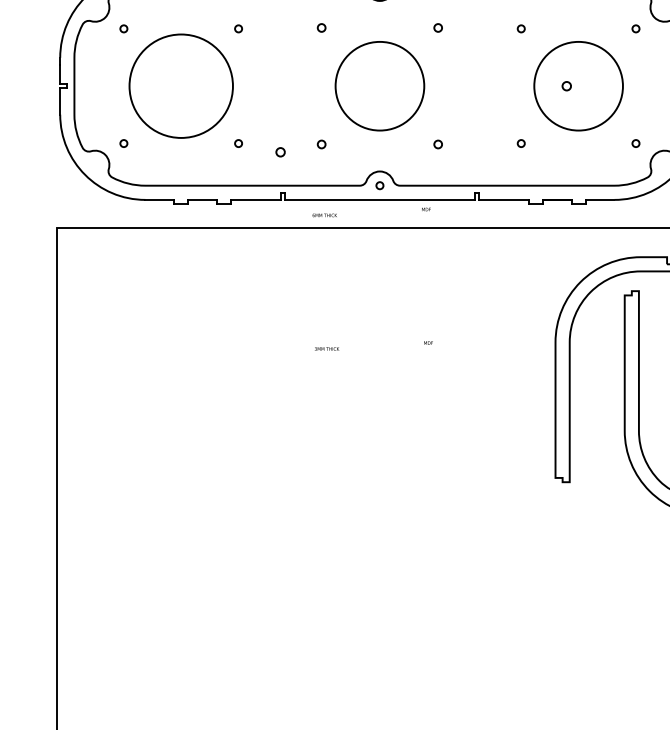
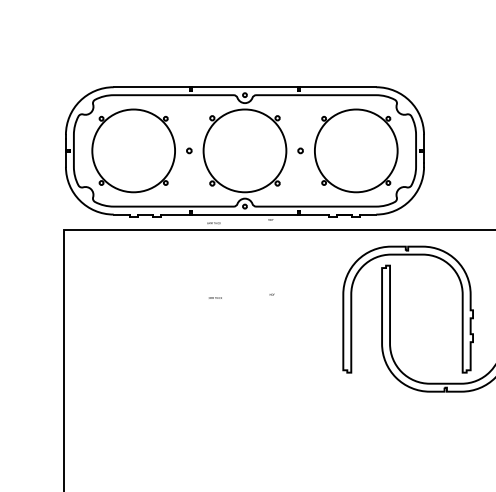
circle: (180, 85) -> (133, 150), size x1.43
circle: (379, 85) -> (244, 150), size x1.67
circle: (566, 85) -> (300, 150), moved
circle: (577, 85) -> (355, 150), size x1.67
circle: (280, 151) -> (189, 150), moved

